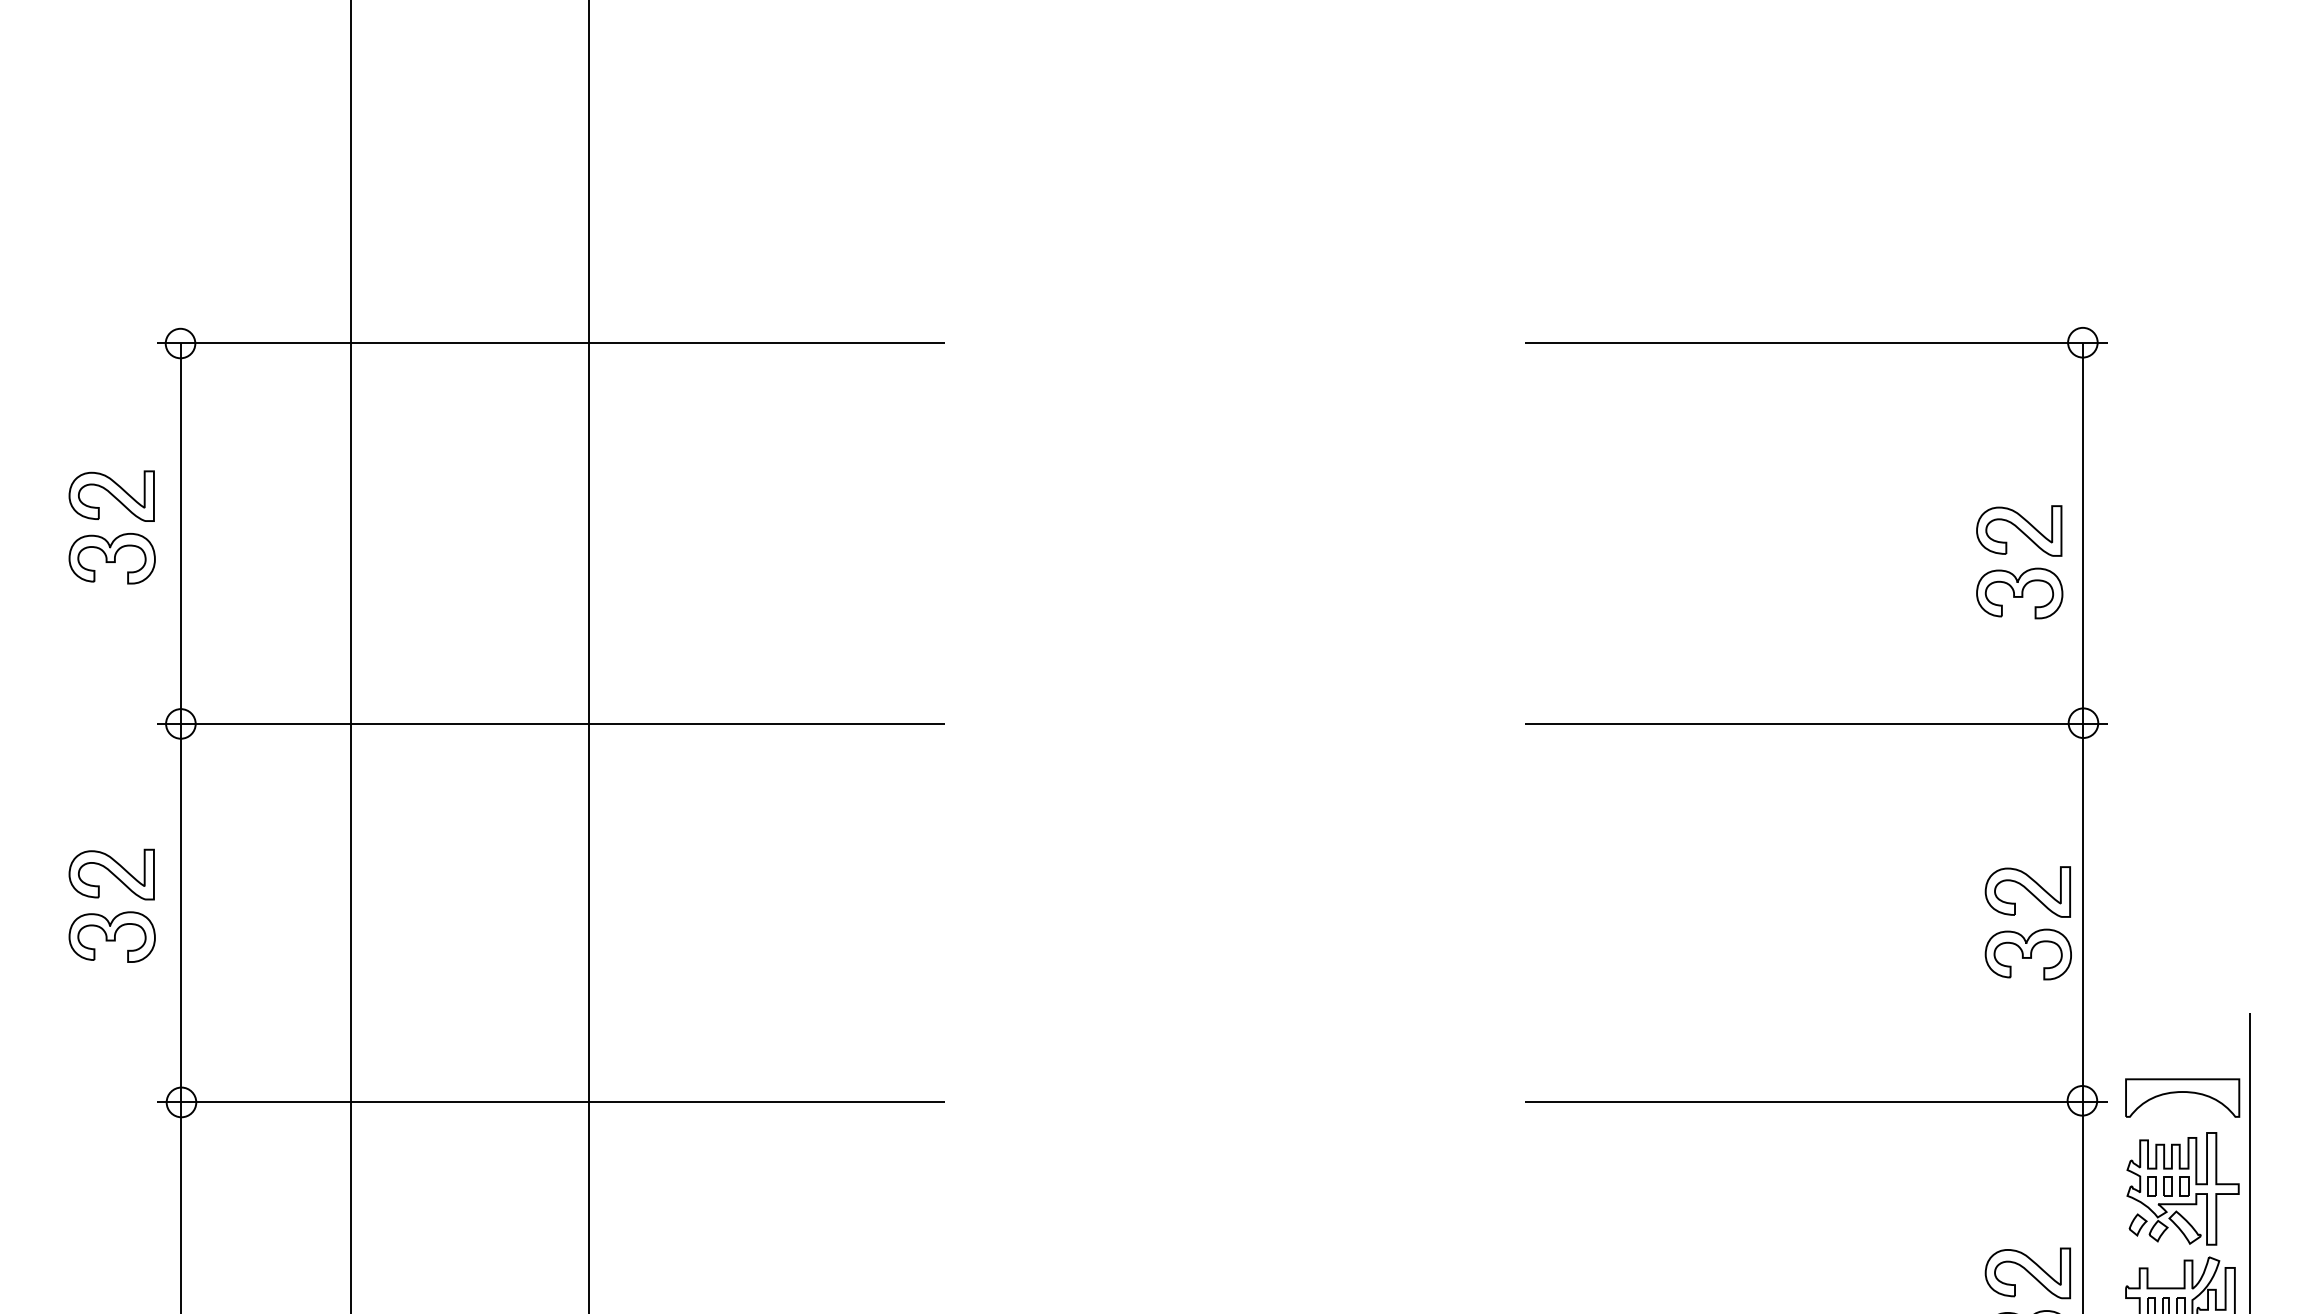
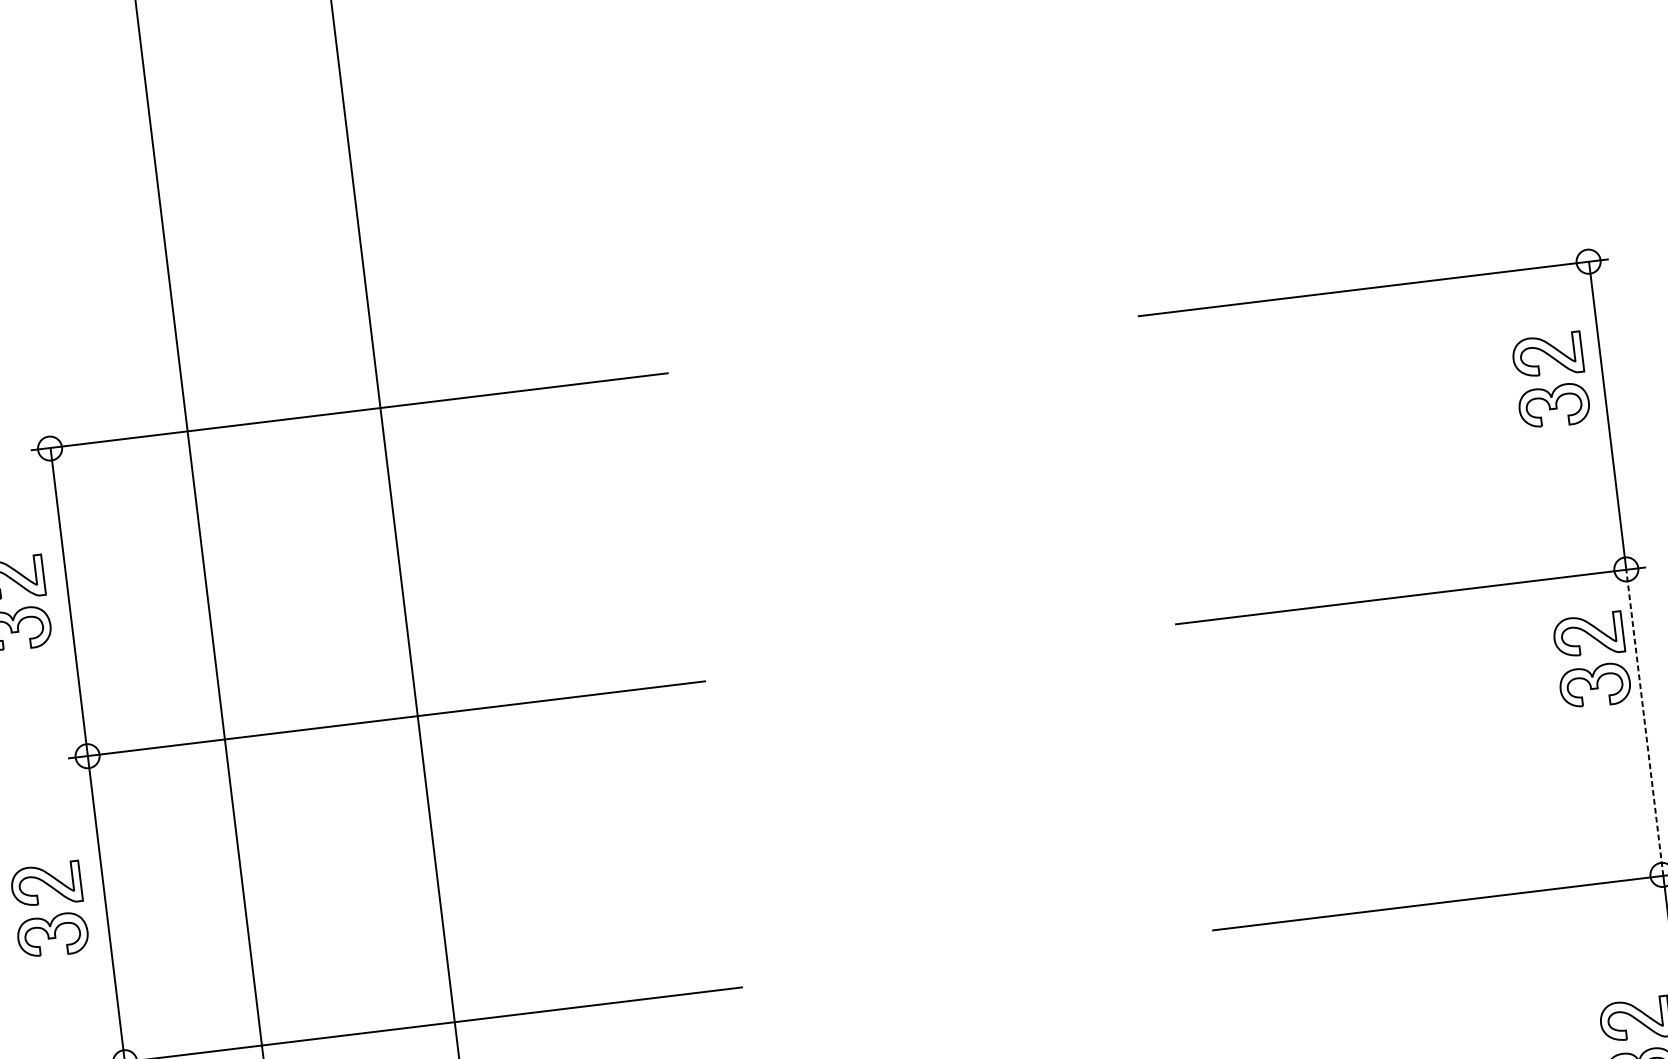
part: (2025, 570) -> (1556, 386), moved
line: (2083, 912) -> (1644, 722), solid -> dashed
part: (2034, 931) -> (1597, 666), moved

